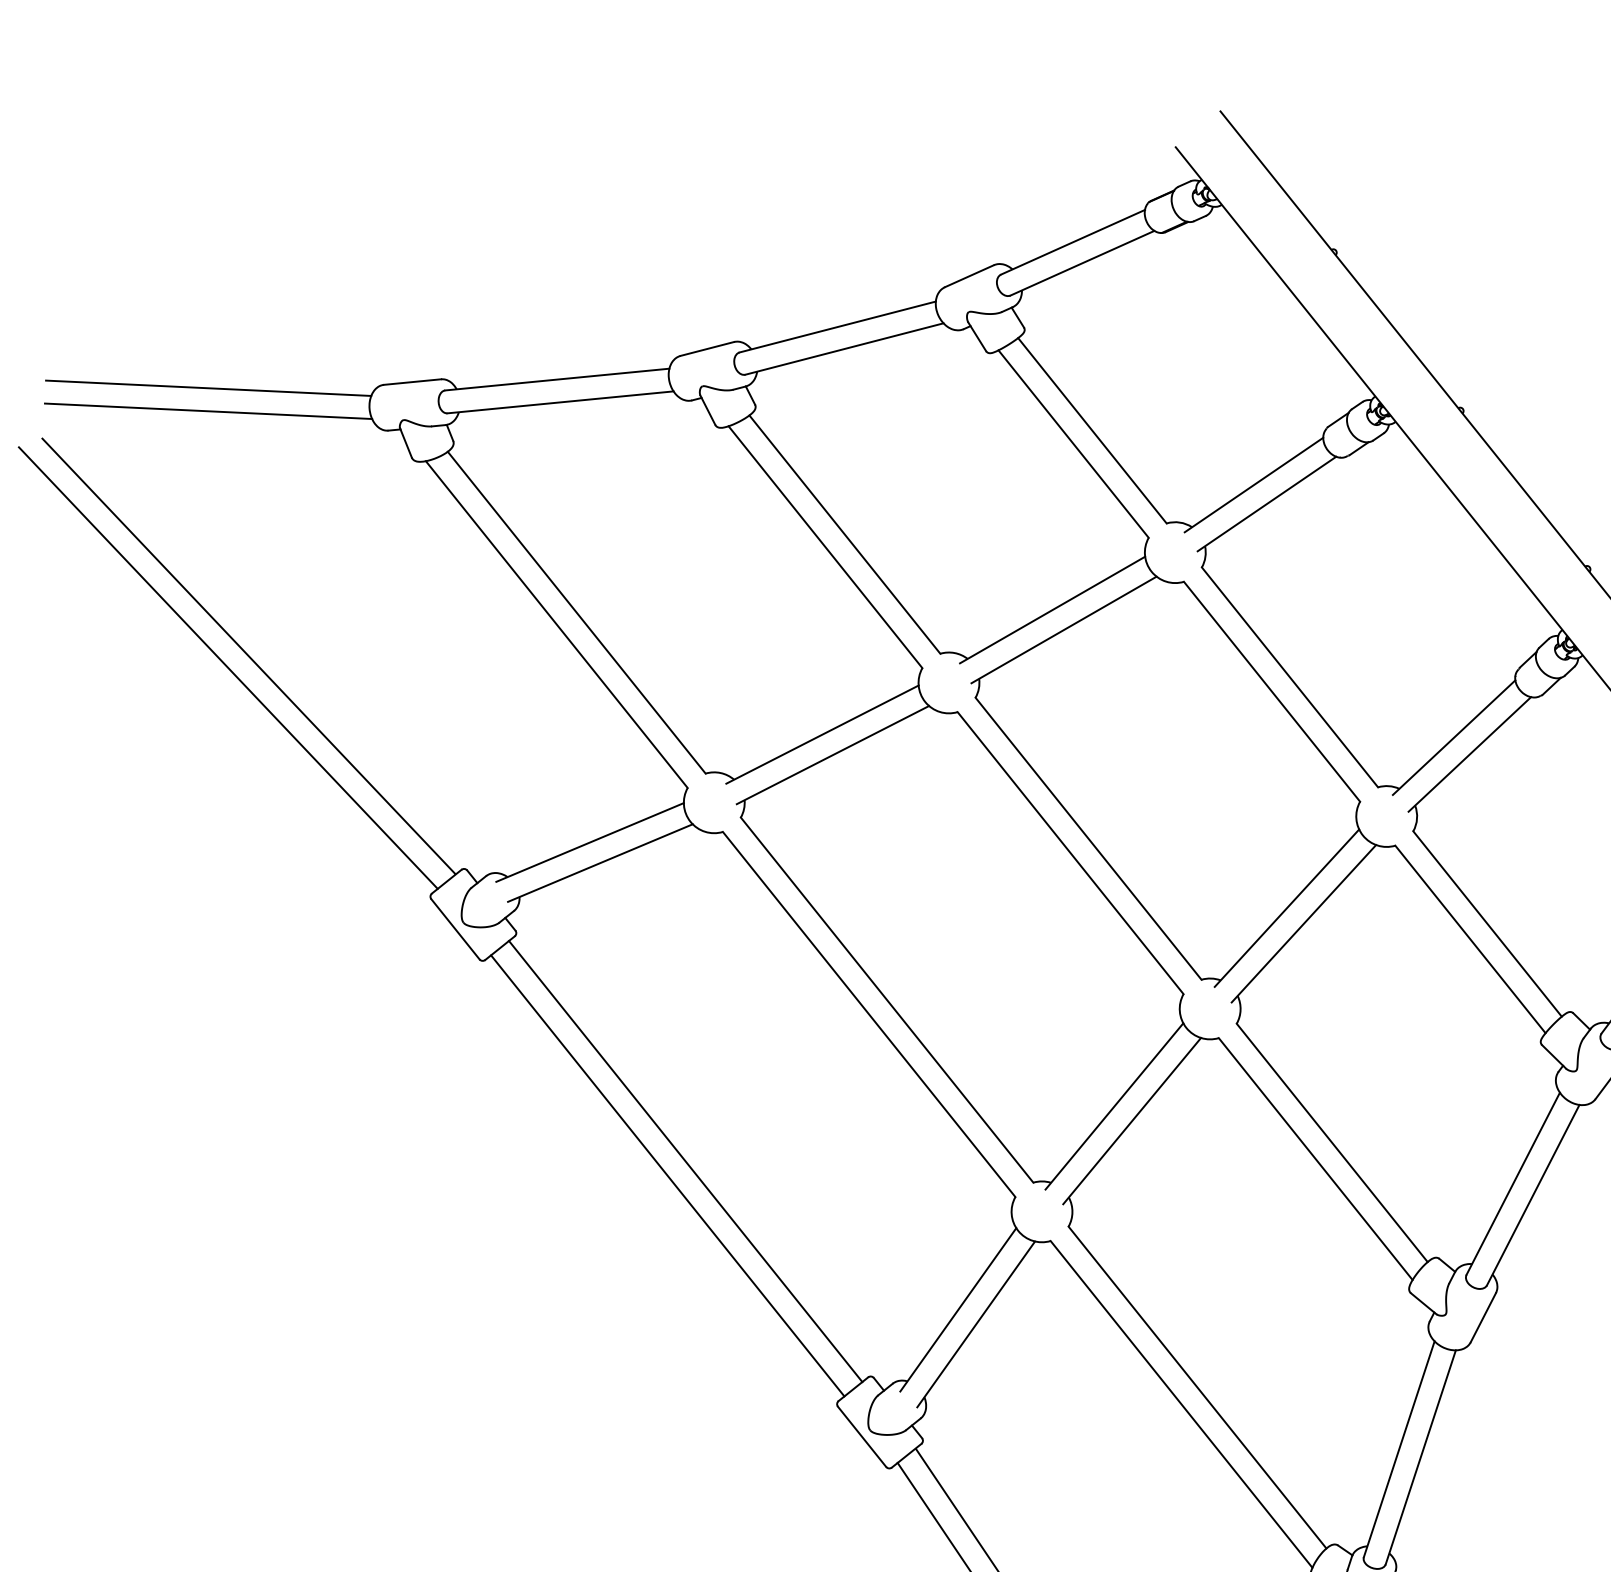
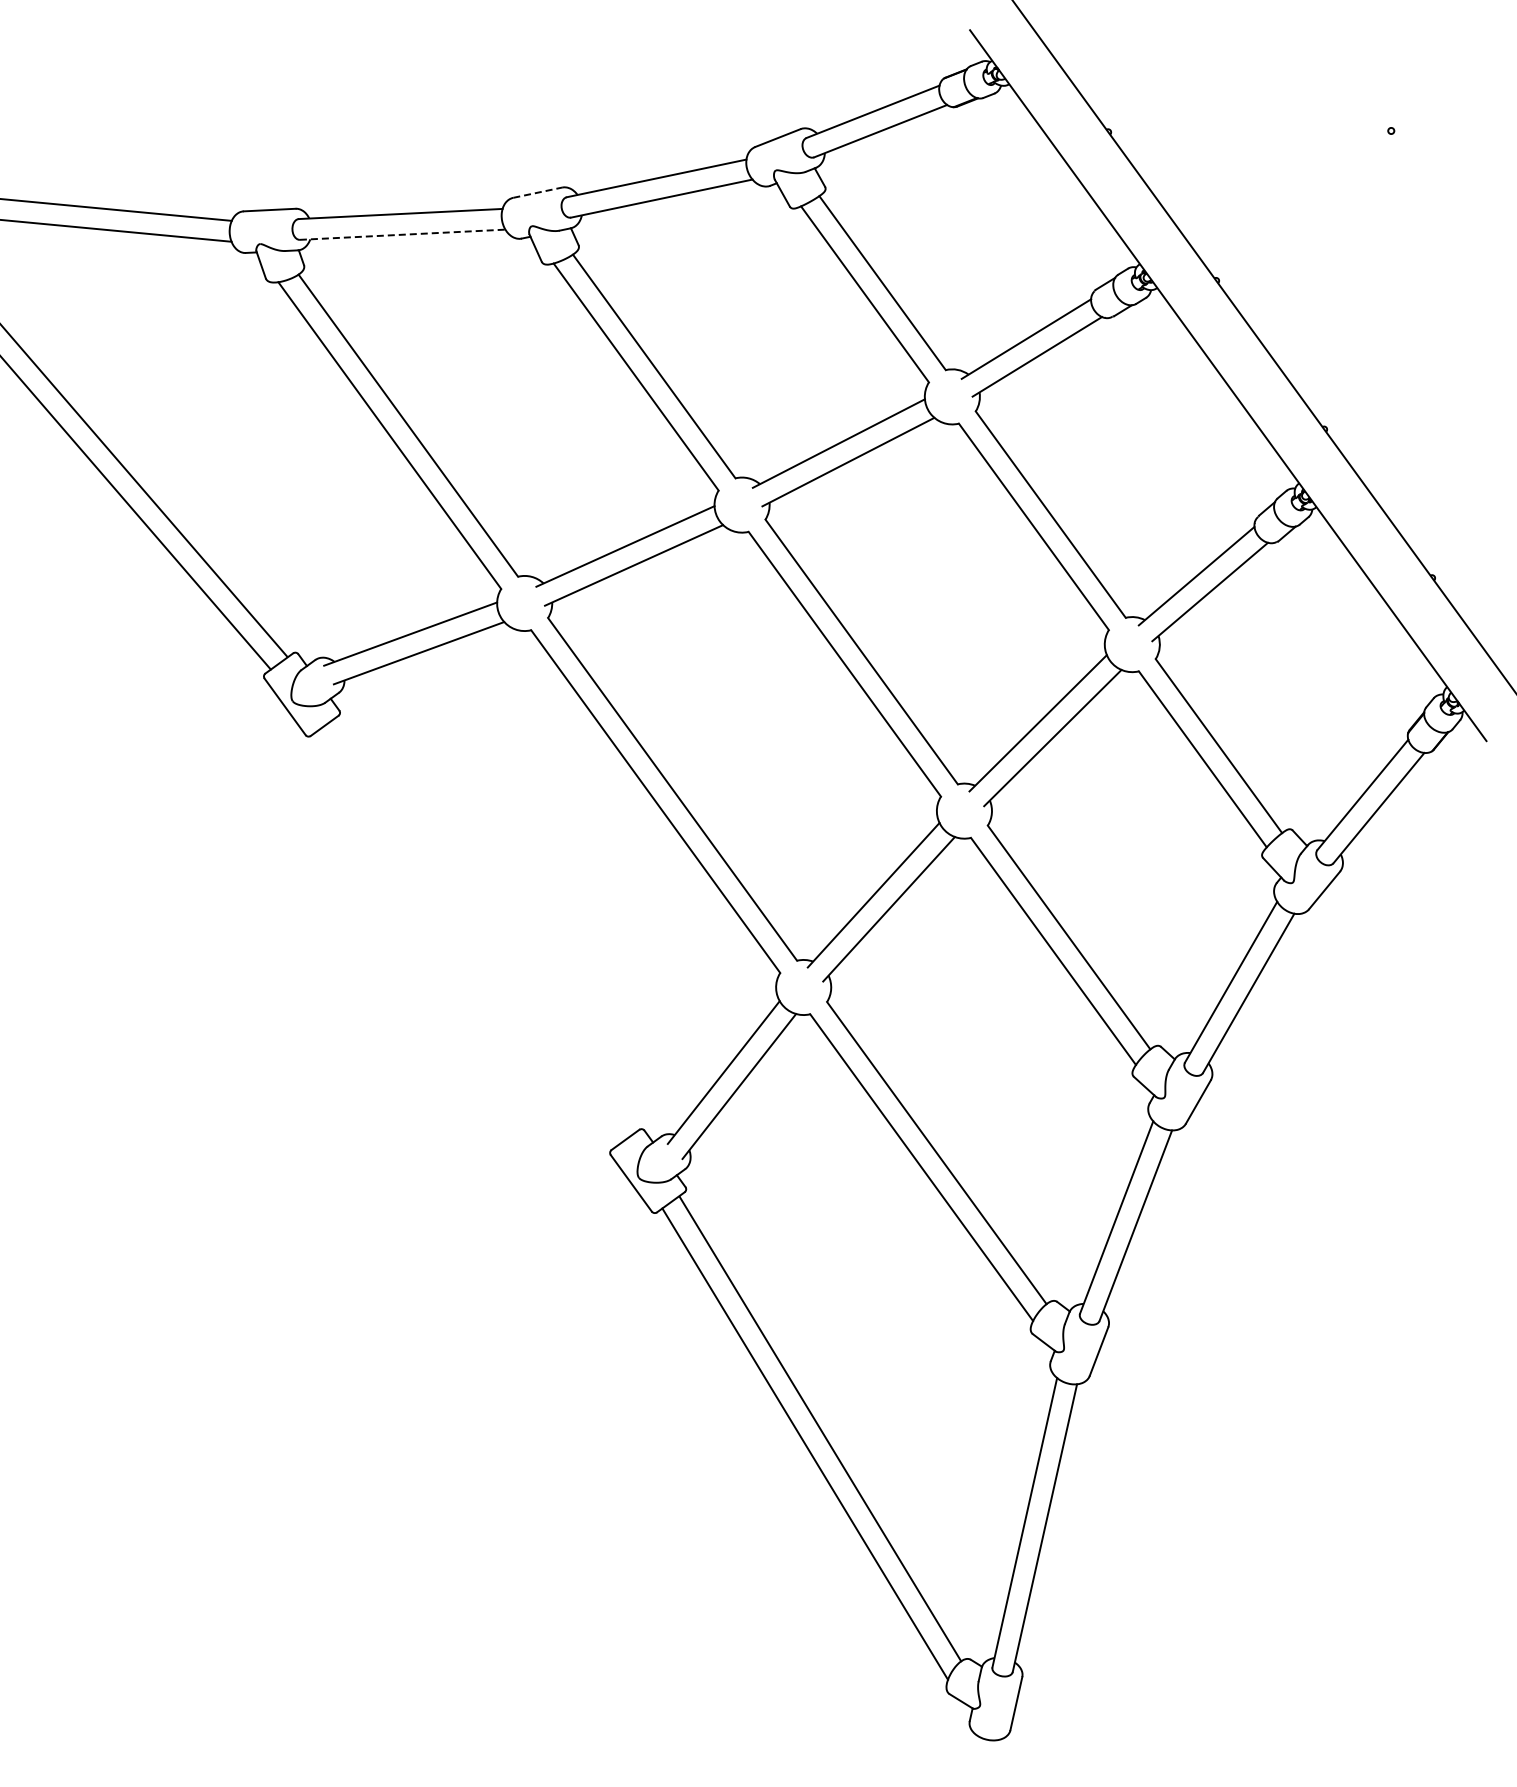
line: (707, 348) -> (537, 192), solid -> dashed
line: (560, 402) -> (402, 234), solid -> dashed
line: (685, 1161) -> (483, 926), removed
line: (667, 1176) -> (466, 939), removed

